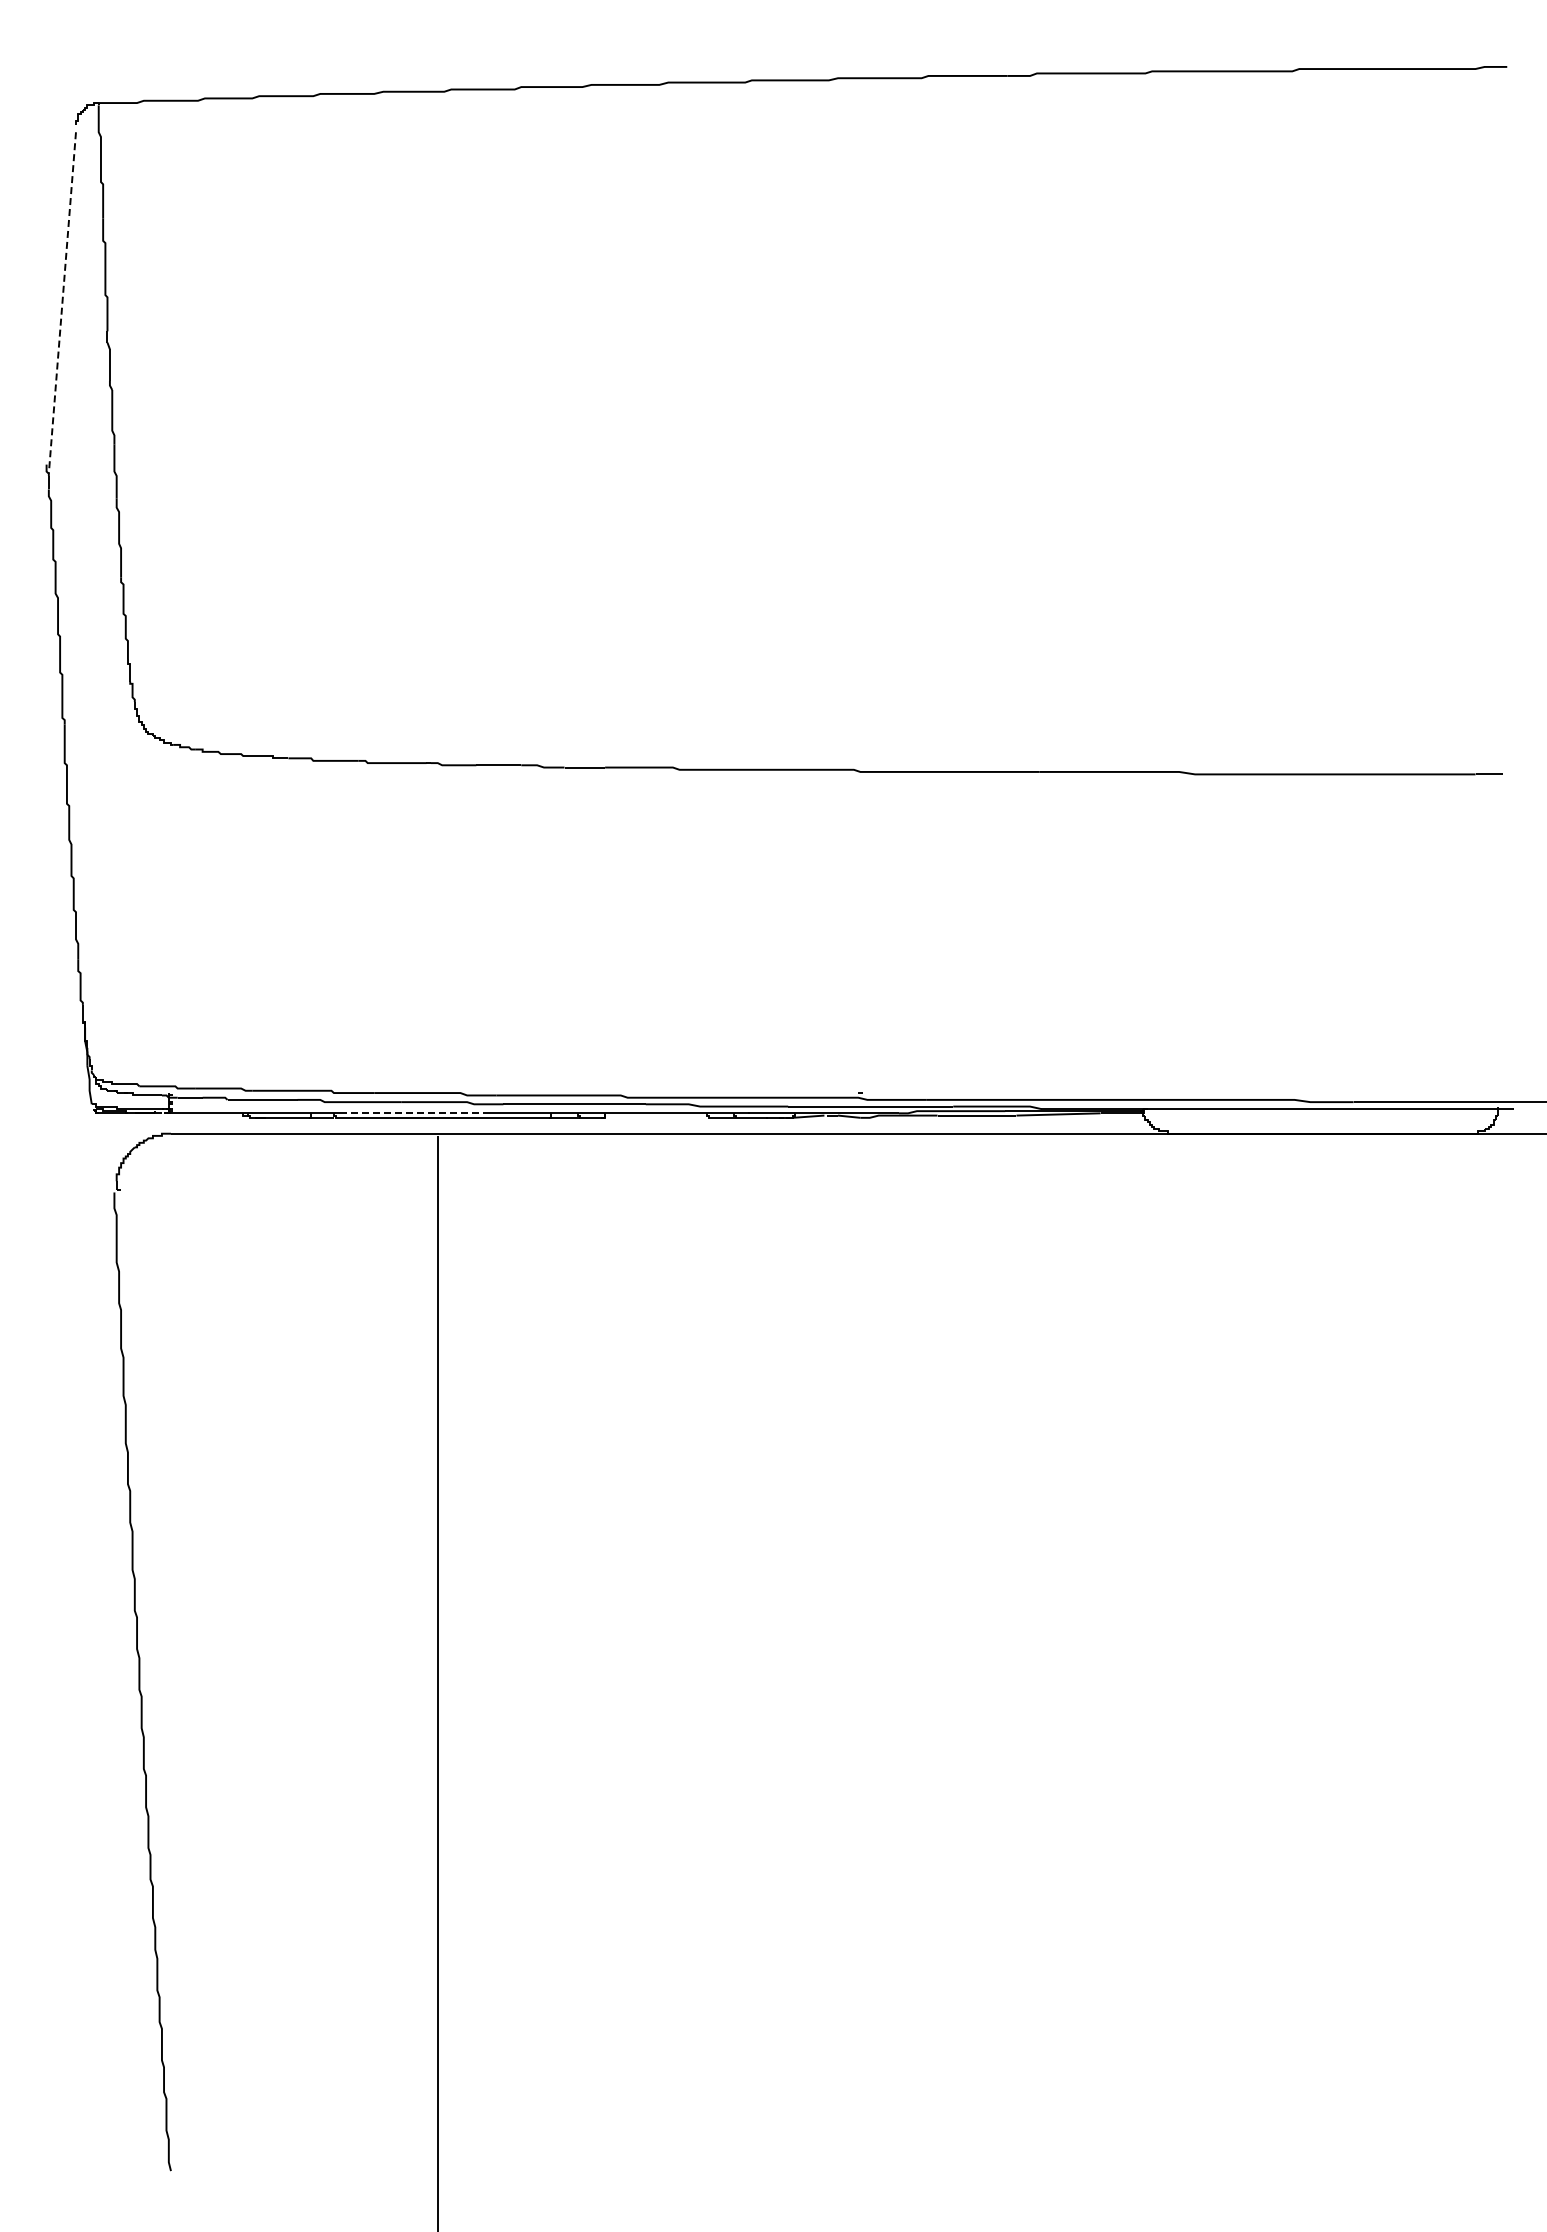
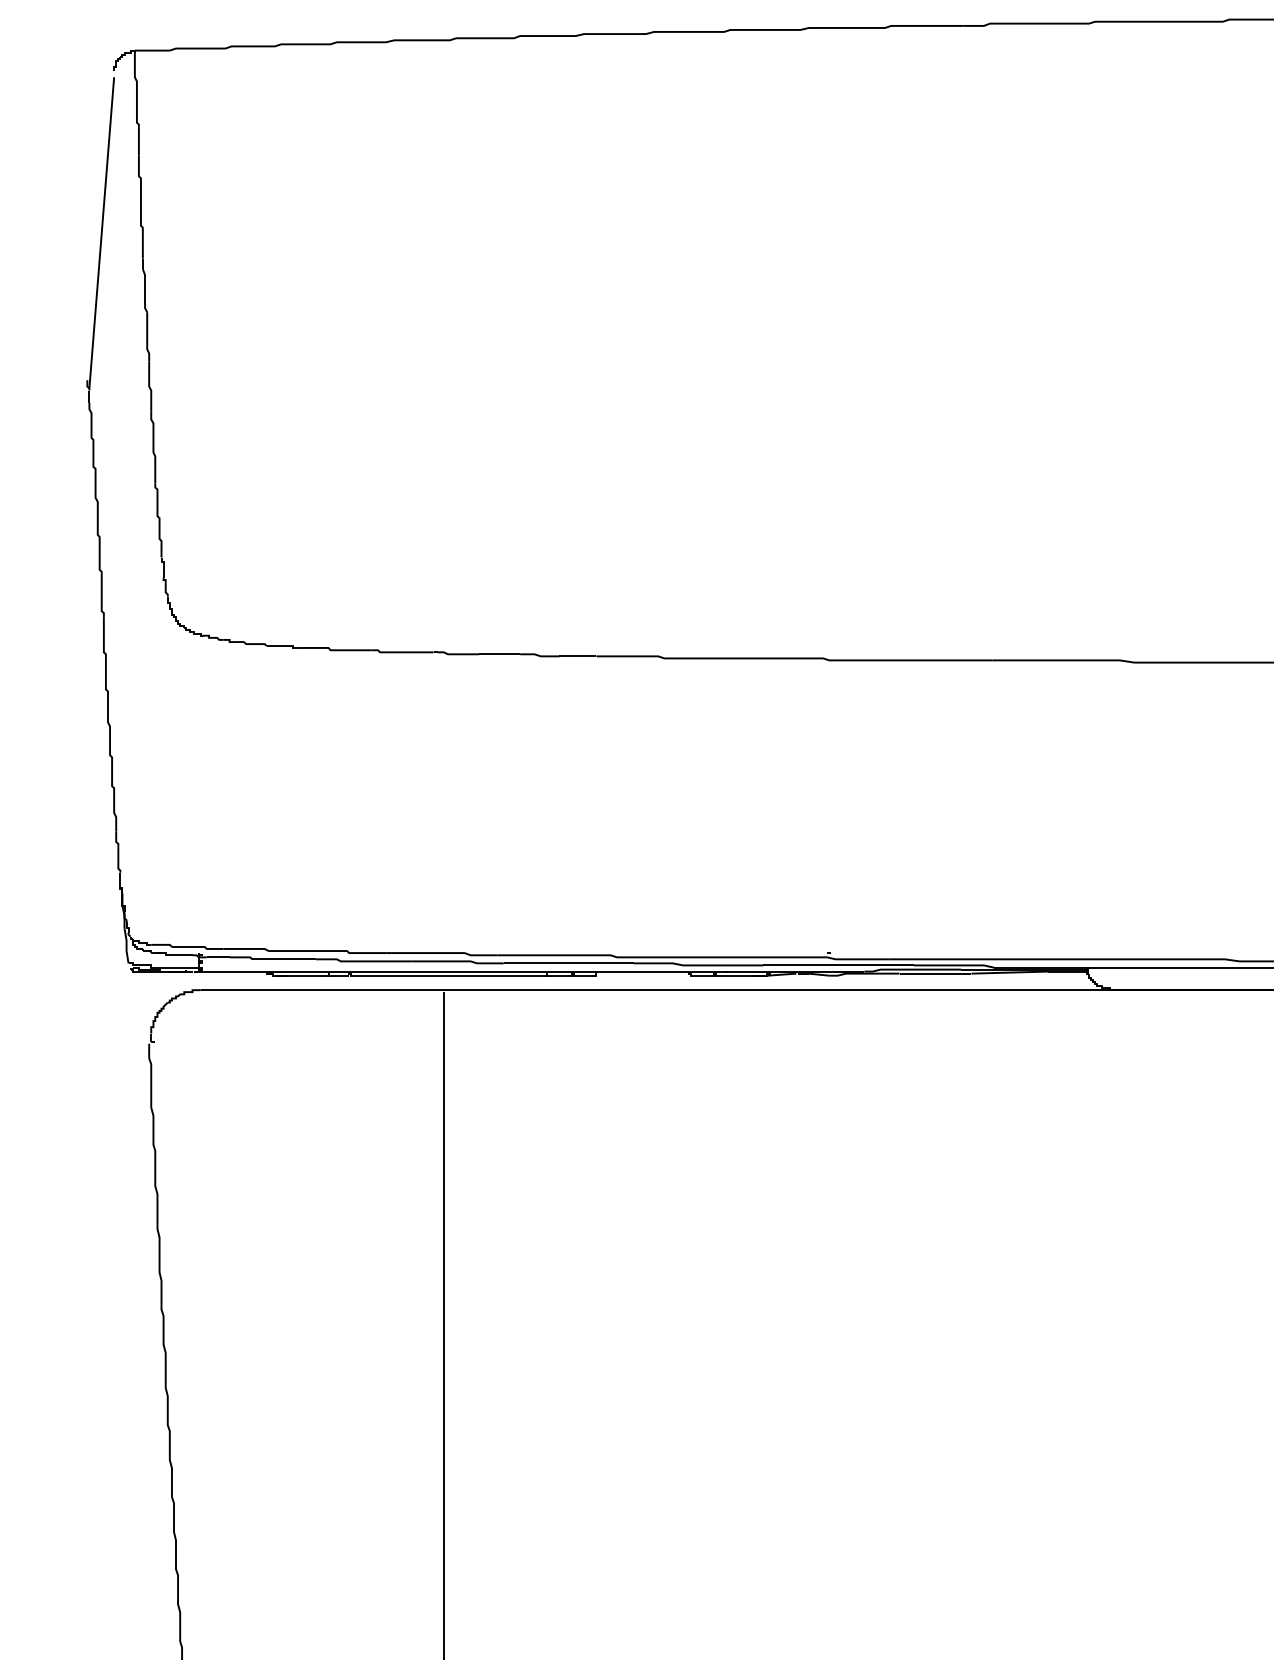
line: (62, 303) -> (101, 233), dashed -> solid
line: (415, 1113) -> (423, 971), dashed -> solid

